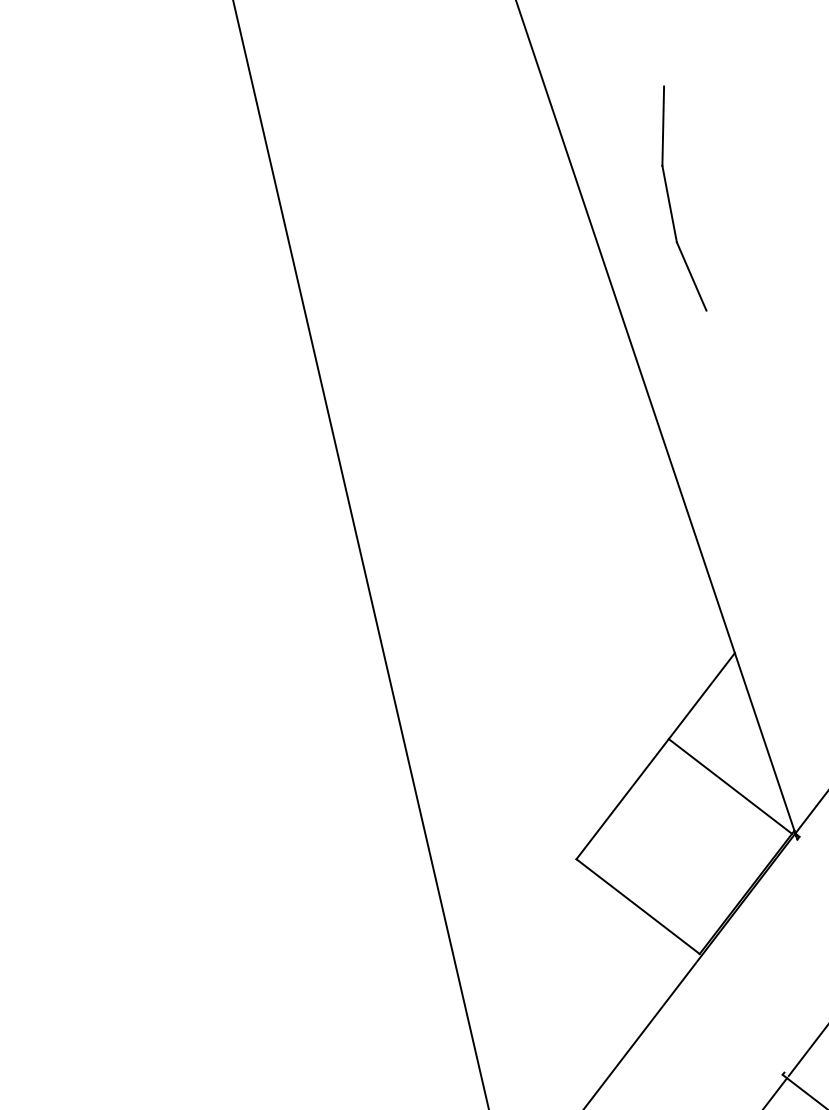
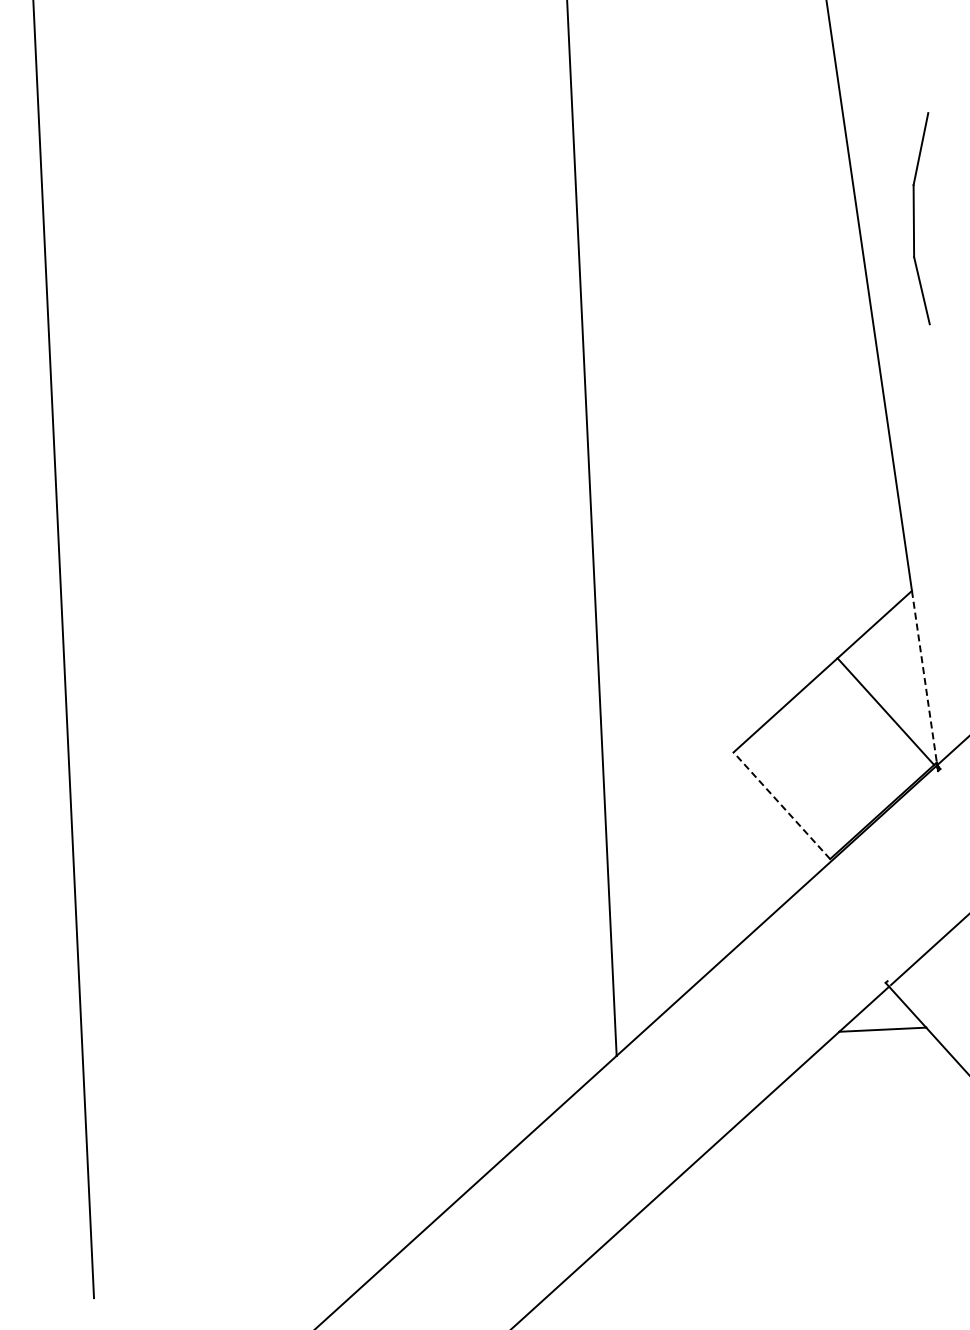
part: (669, 201) -> (914, 218), moved
line: (764, 741) -> (924, 676), solid -> dashed
line: (637, 906) -> (781, 805), solid -> dashed

